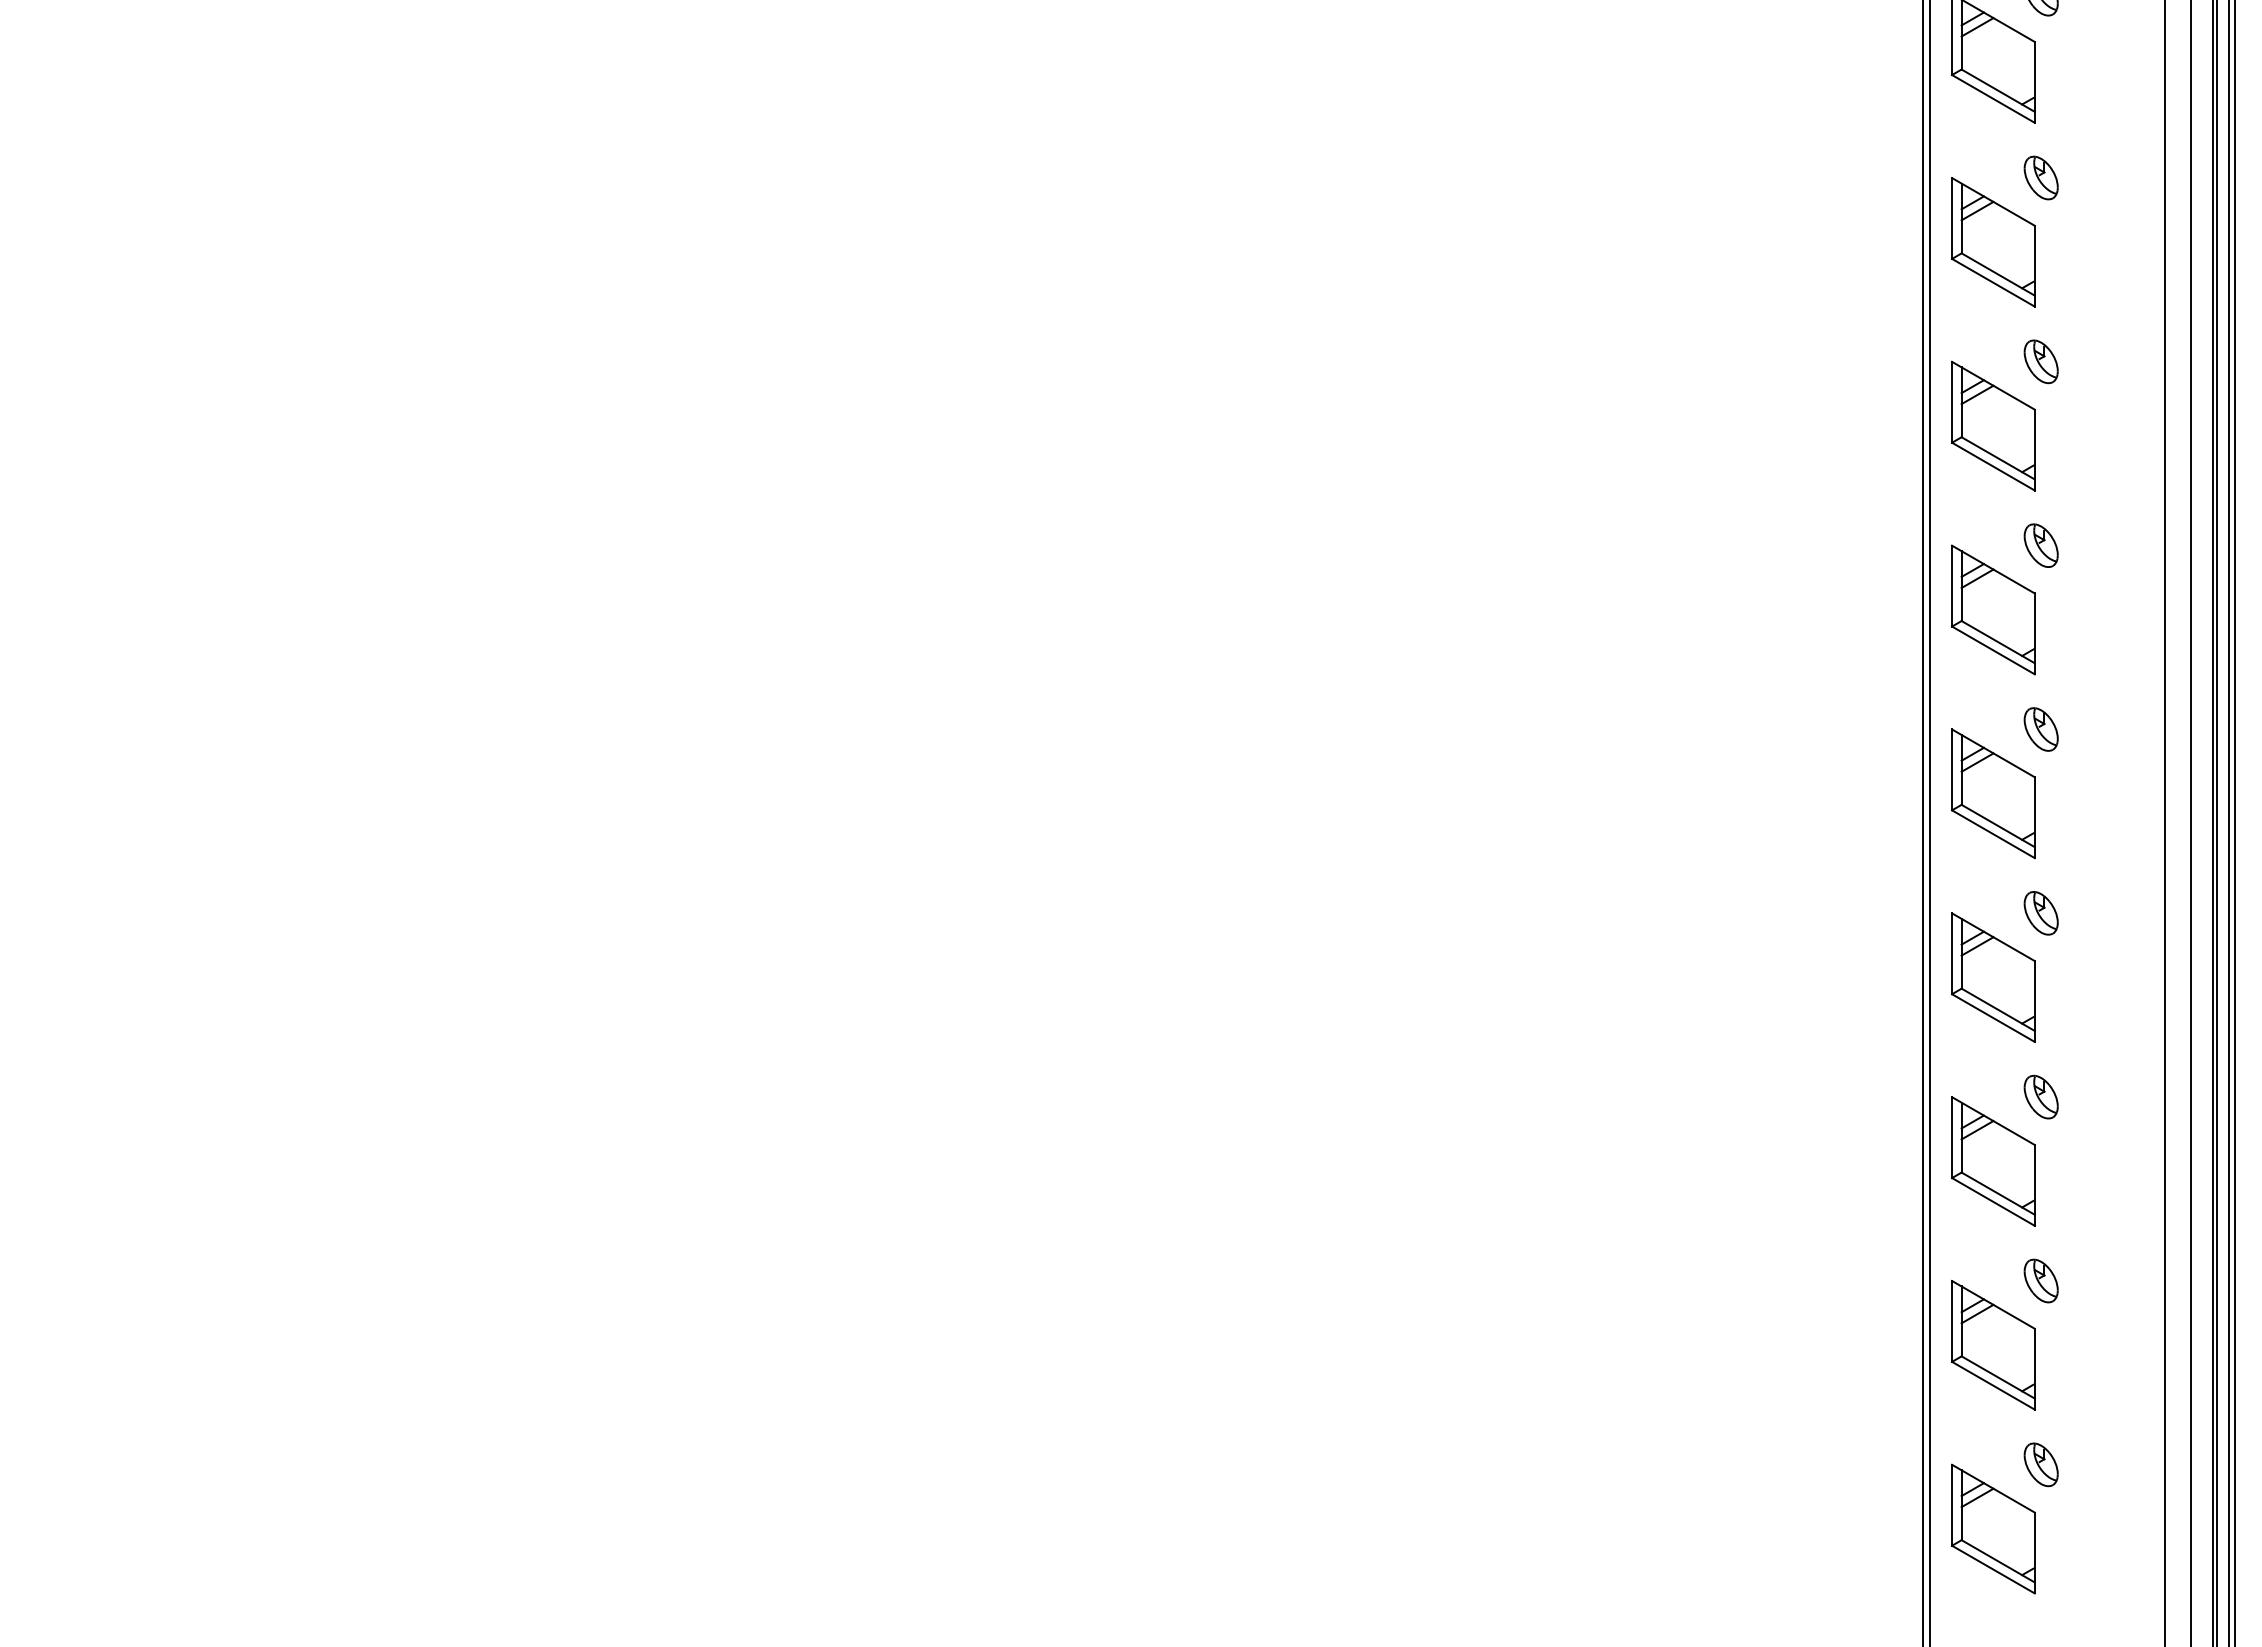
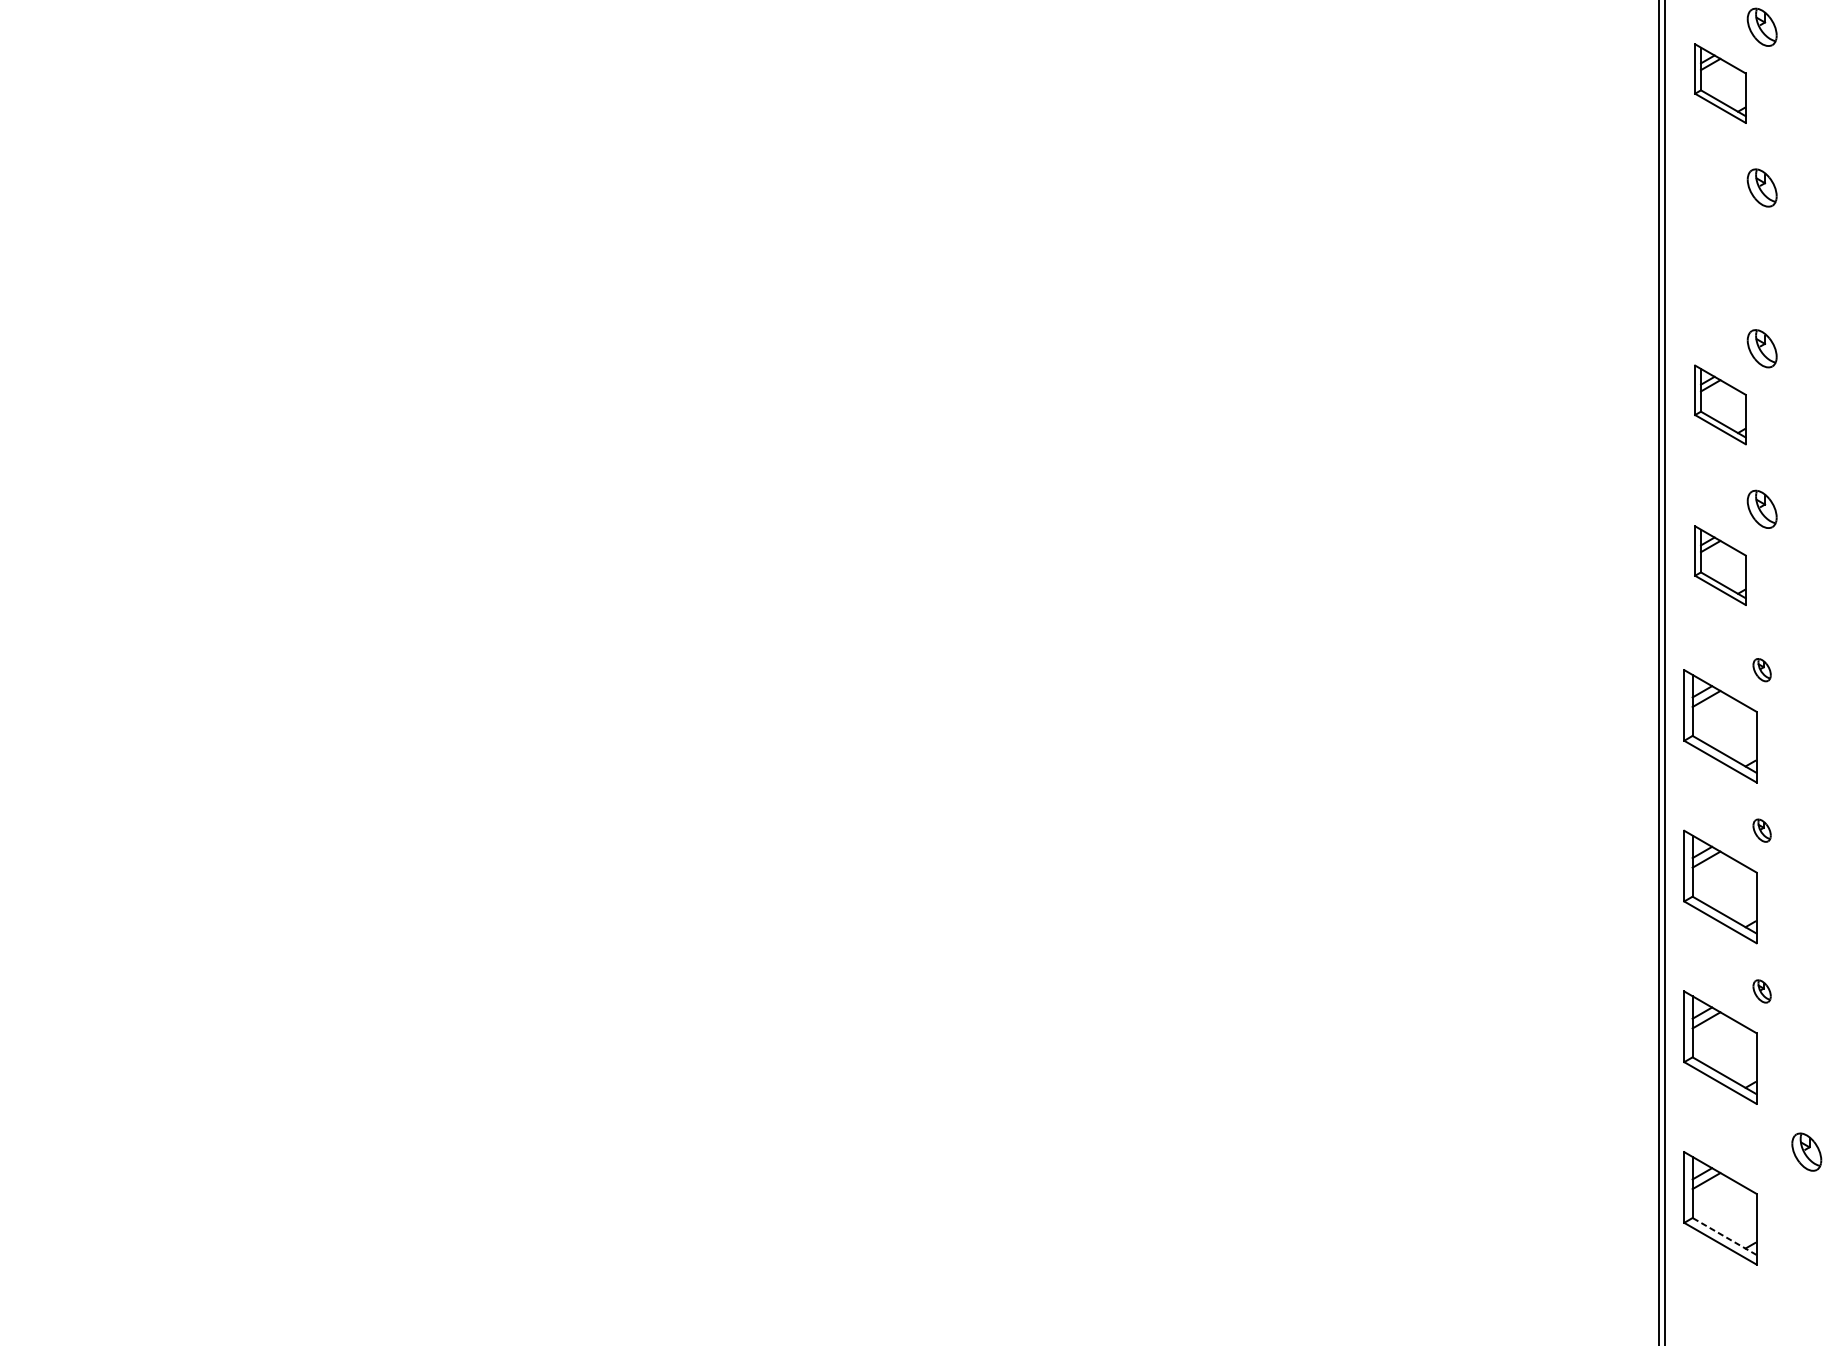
part: (1993, 242) -> (1720, 83), size x0.7
part: (1993, 425) -> (1720, 243), removed
part: (1993, 609) -> (1720, 404), size x0.7
part: (1993, 793) -> (1720, 565), size x0.7
part: (2040, 913) -> (1761, 670), size x0.6
part: (2040, 1096) -> (1761, 830), size x0.6
part: (2040, 1280) -> (1761, 991), size x0.6
part: (2040, 1464) -> (1806, 1151), moved
line: (1997, 1561) -> (1723, 1236), solid -> dashed

